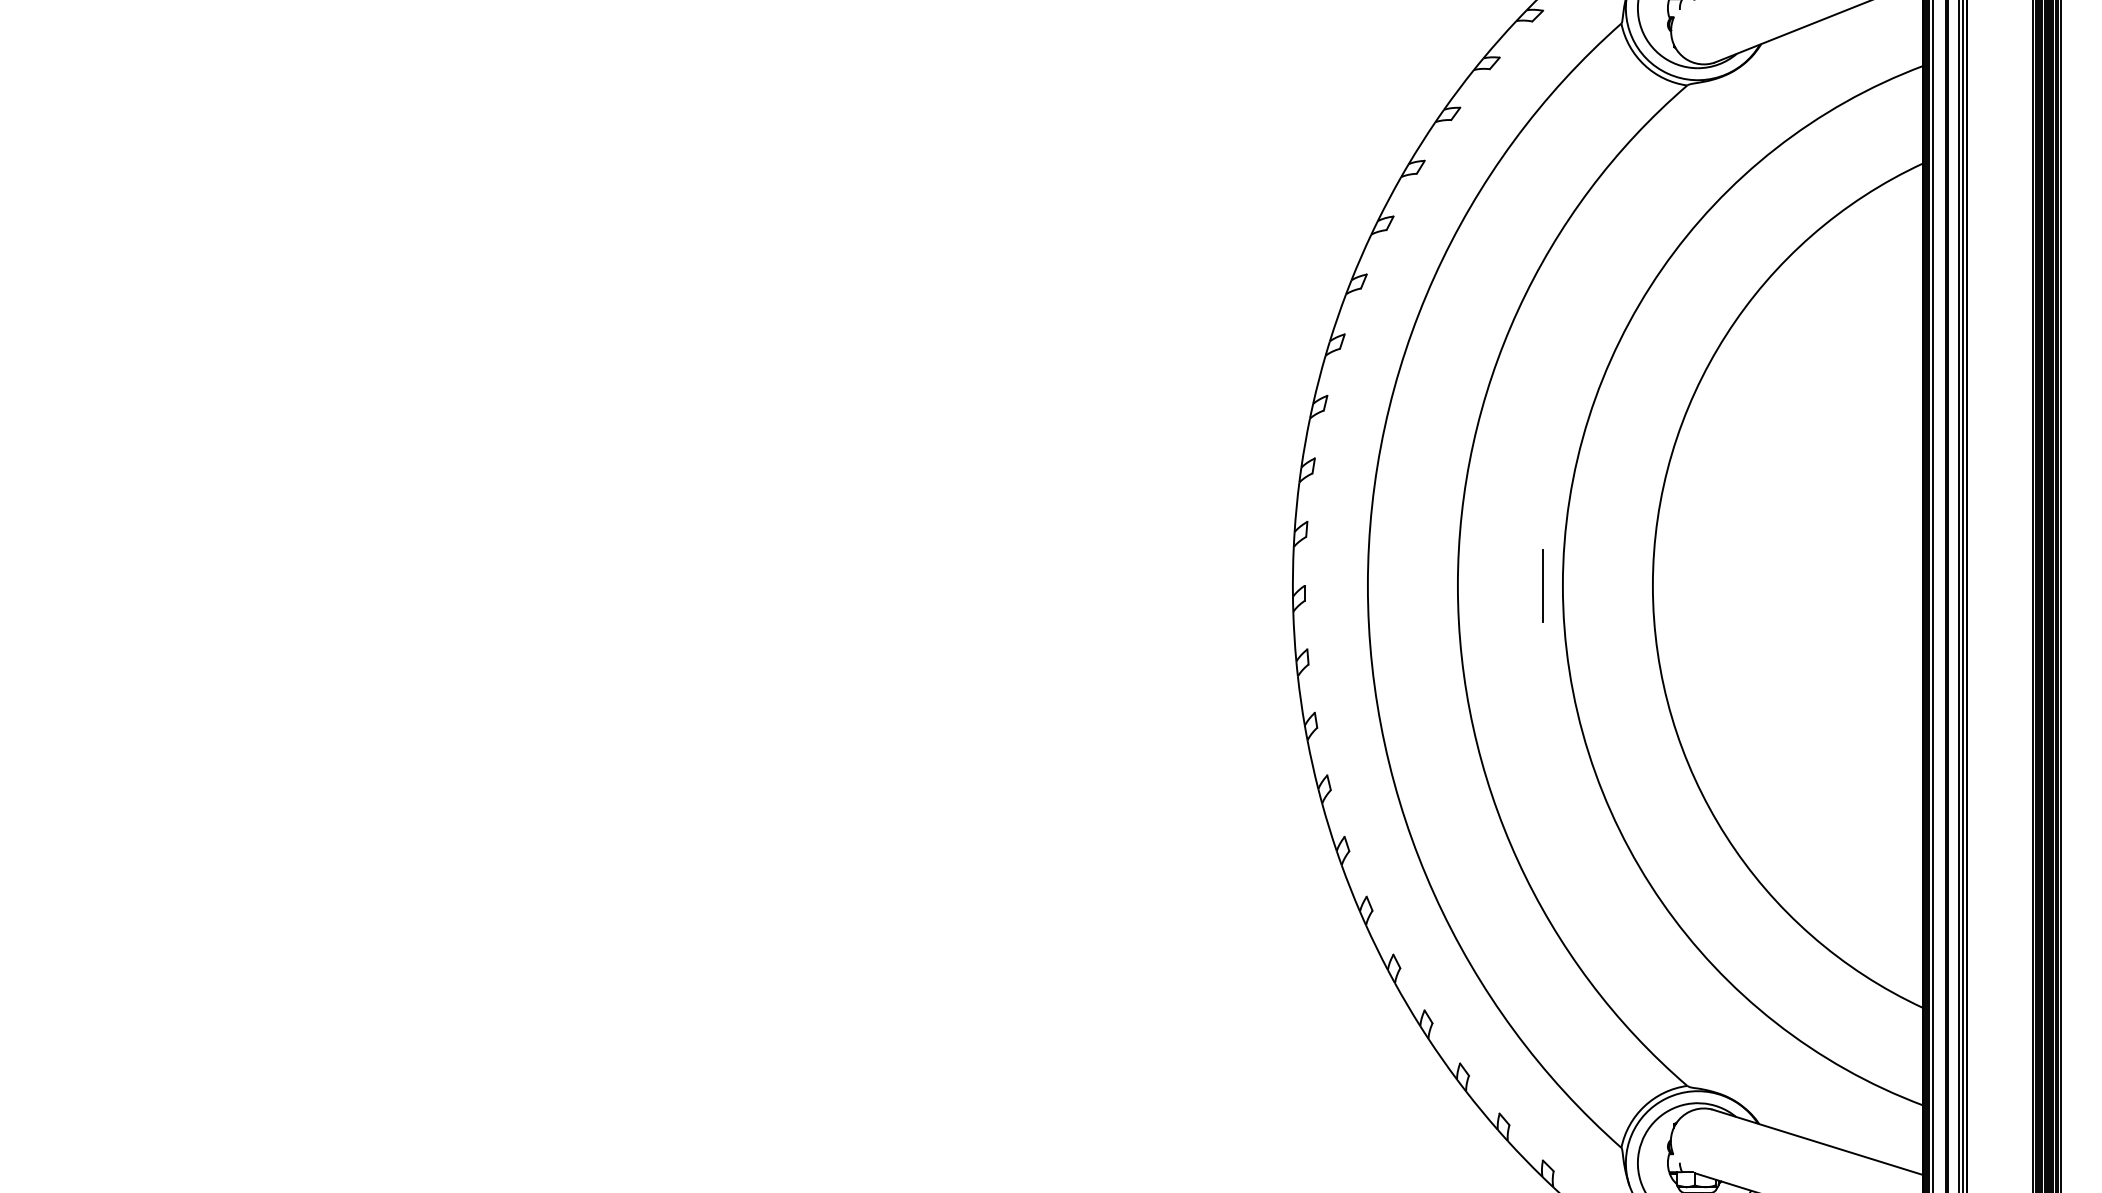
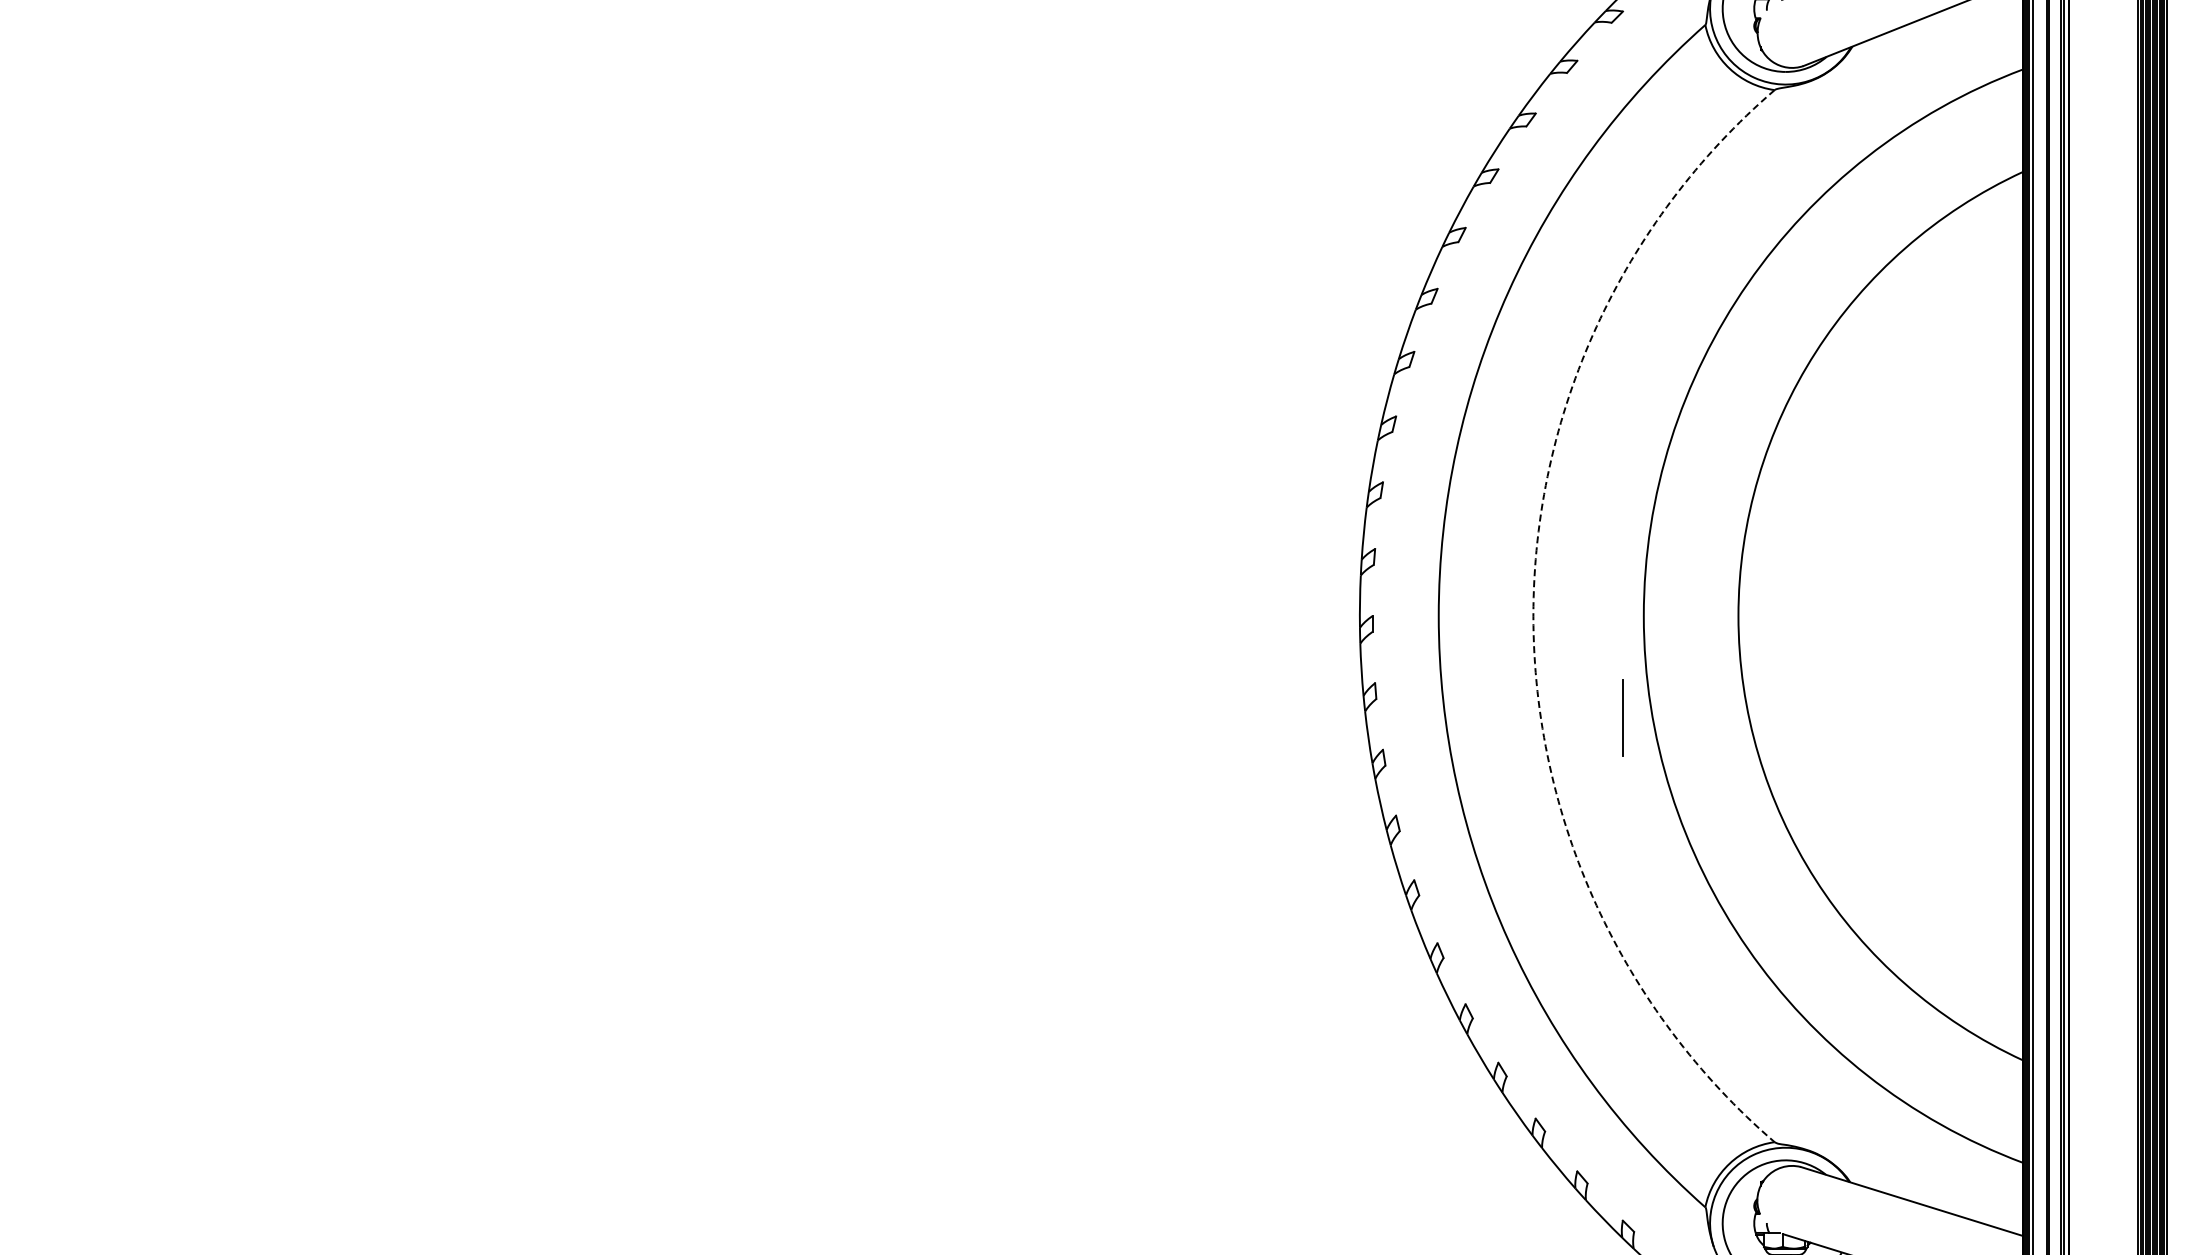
line: (1542, 585) -> (1622, 717), moved
arc: (1457, 586) -> (1533, 616), solid -> dashed

